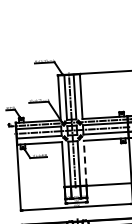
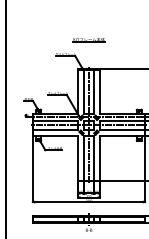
line: (66, 44) -> (88, 39), added
line: (84, 163) -> (99, 158), dashed -> solid

